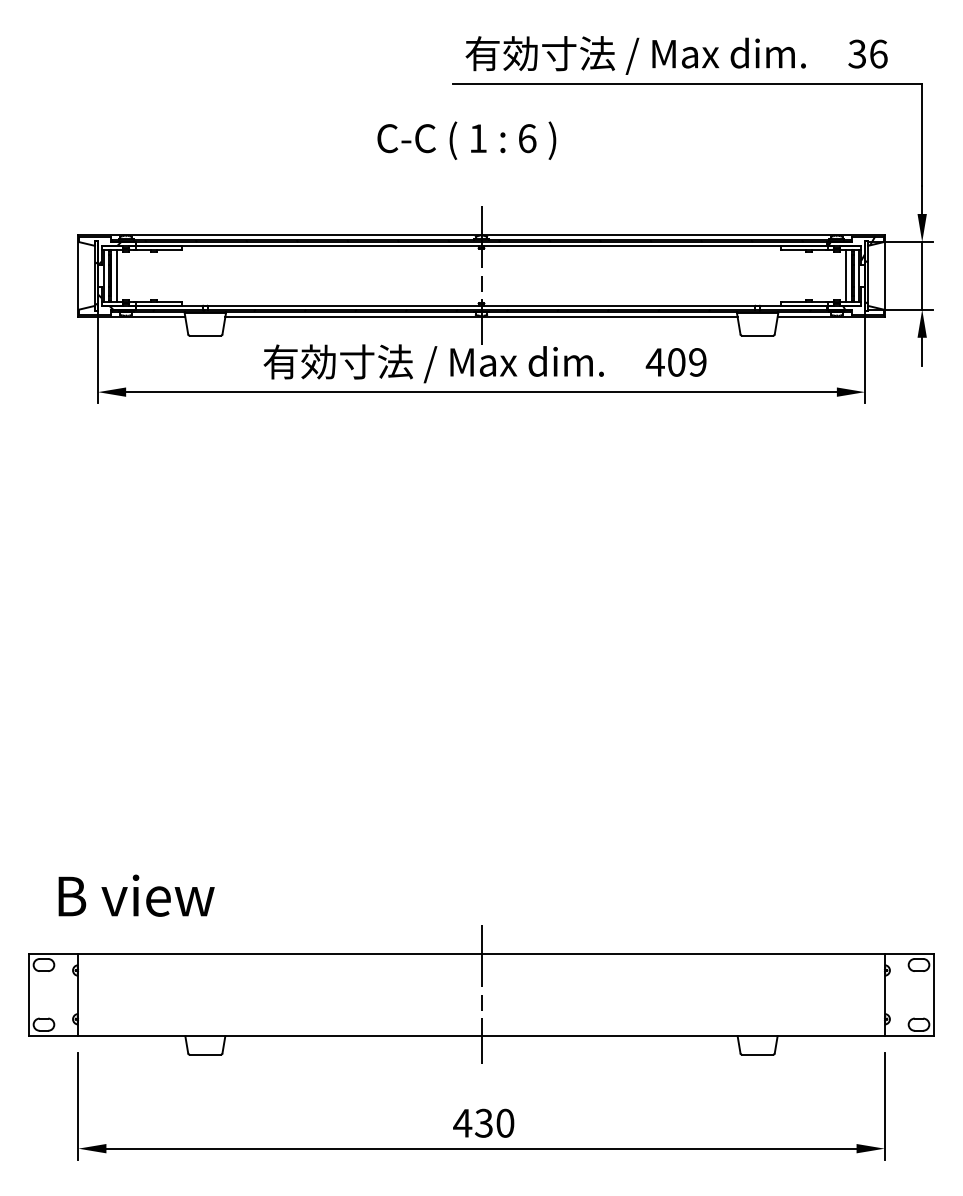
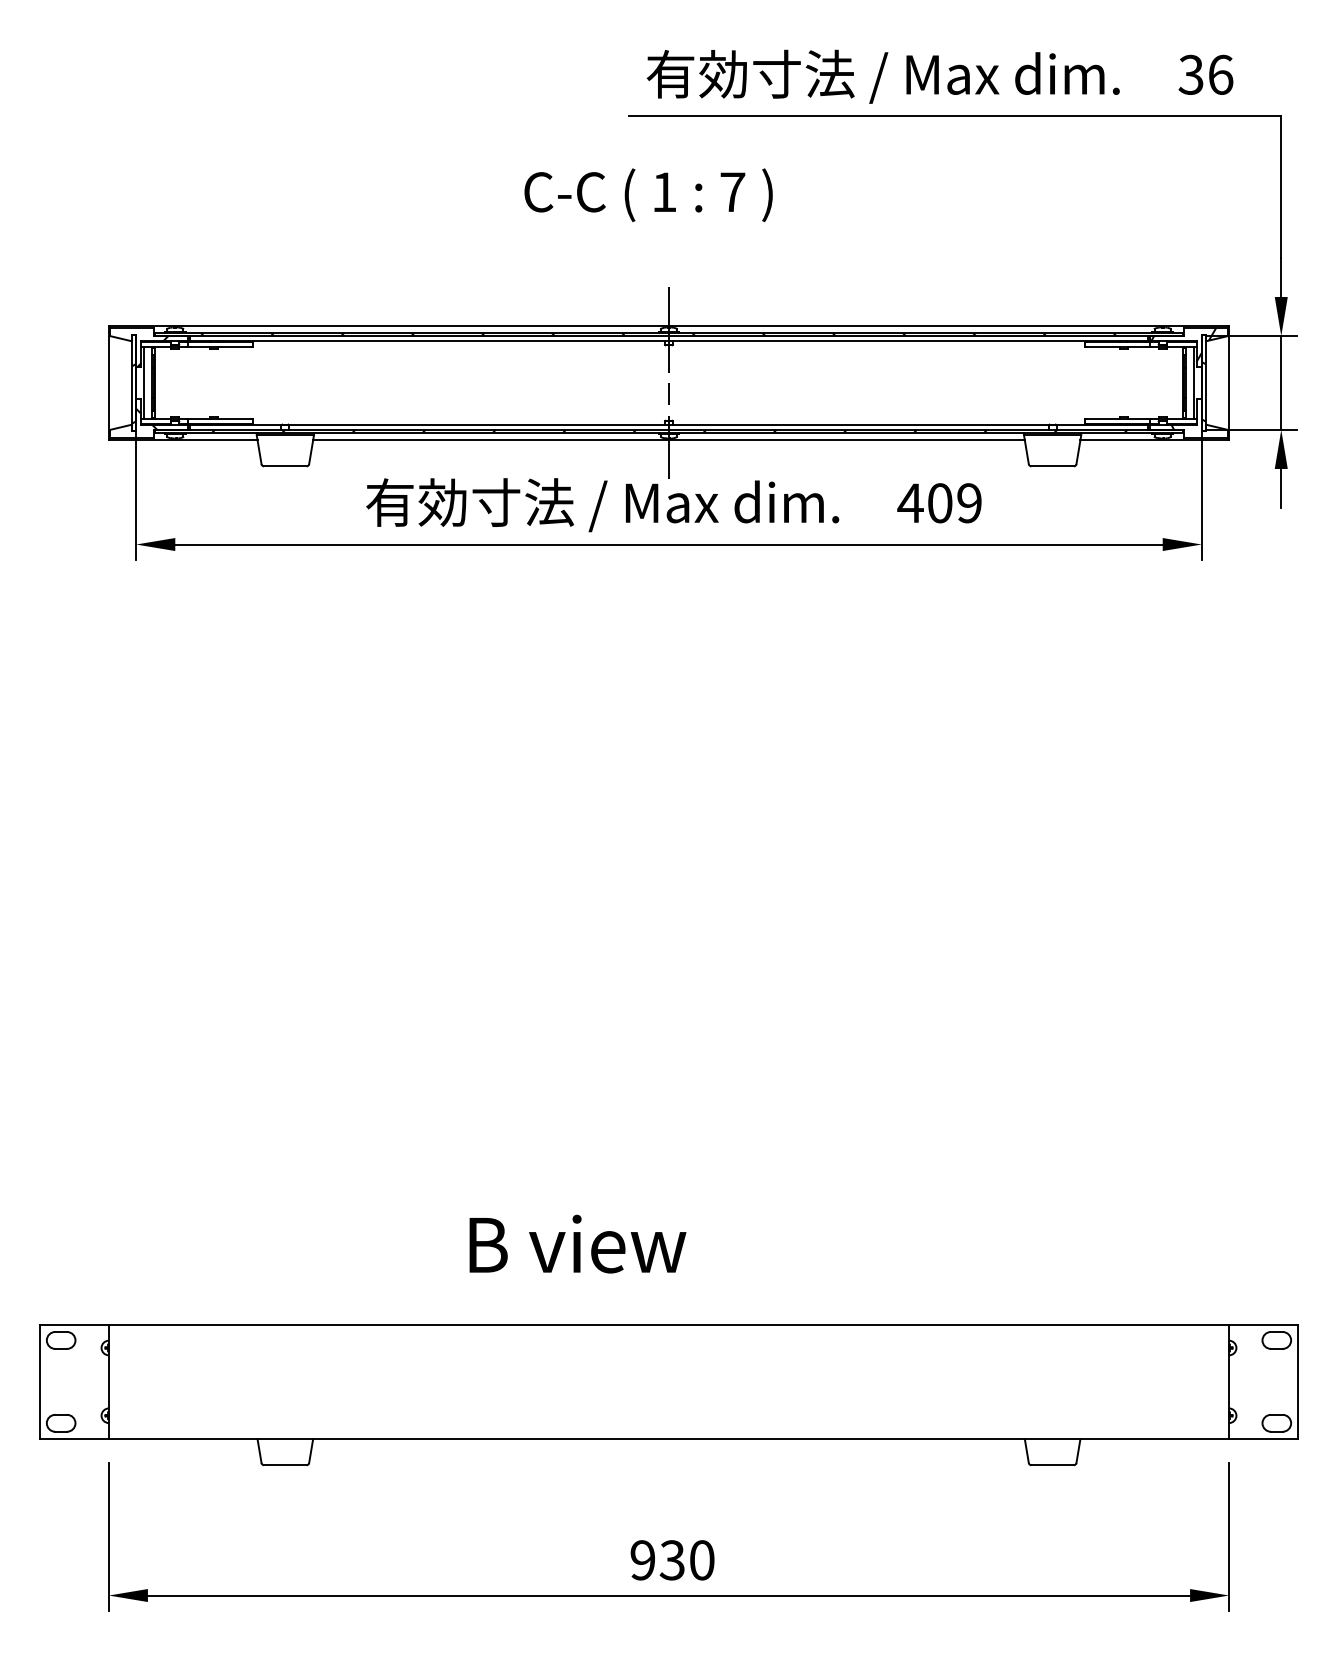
text: (527, 138) -> (732, 192), 6 -> 7
line: (116, 275) -> (162, 382), removed
line: (846, 275) -> (1175, 382), removed
text: (136, 895) -> (577, 1243), moved
line: (481, 994) -> (669, 1381), removed
text: (462, 1123) -> (642, 1560), 430 -> 930

